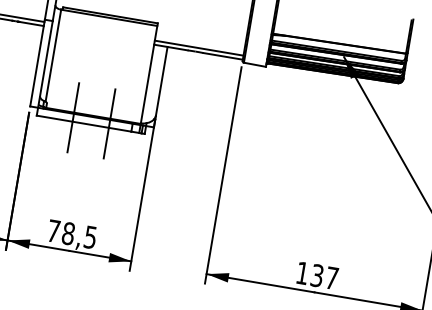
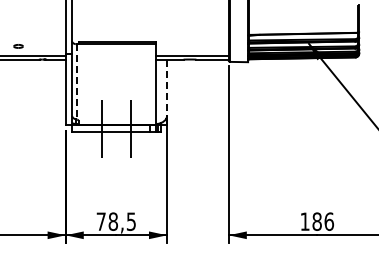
line: (53, 55) -> (77, 81), solid -> dashed
line: (162, 82) -> (167, 88), solid -> dashed
text: (325, 276) -> (323, 221), 137 -> 186

